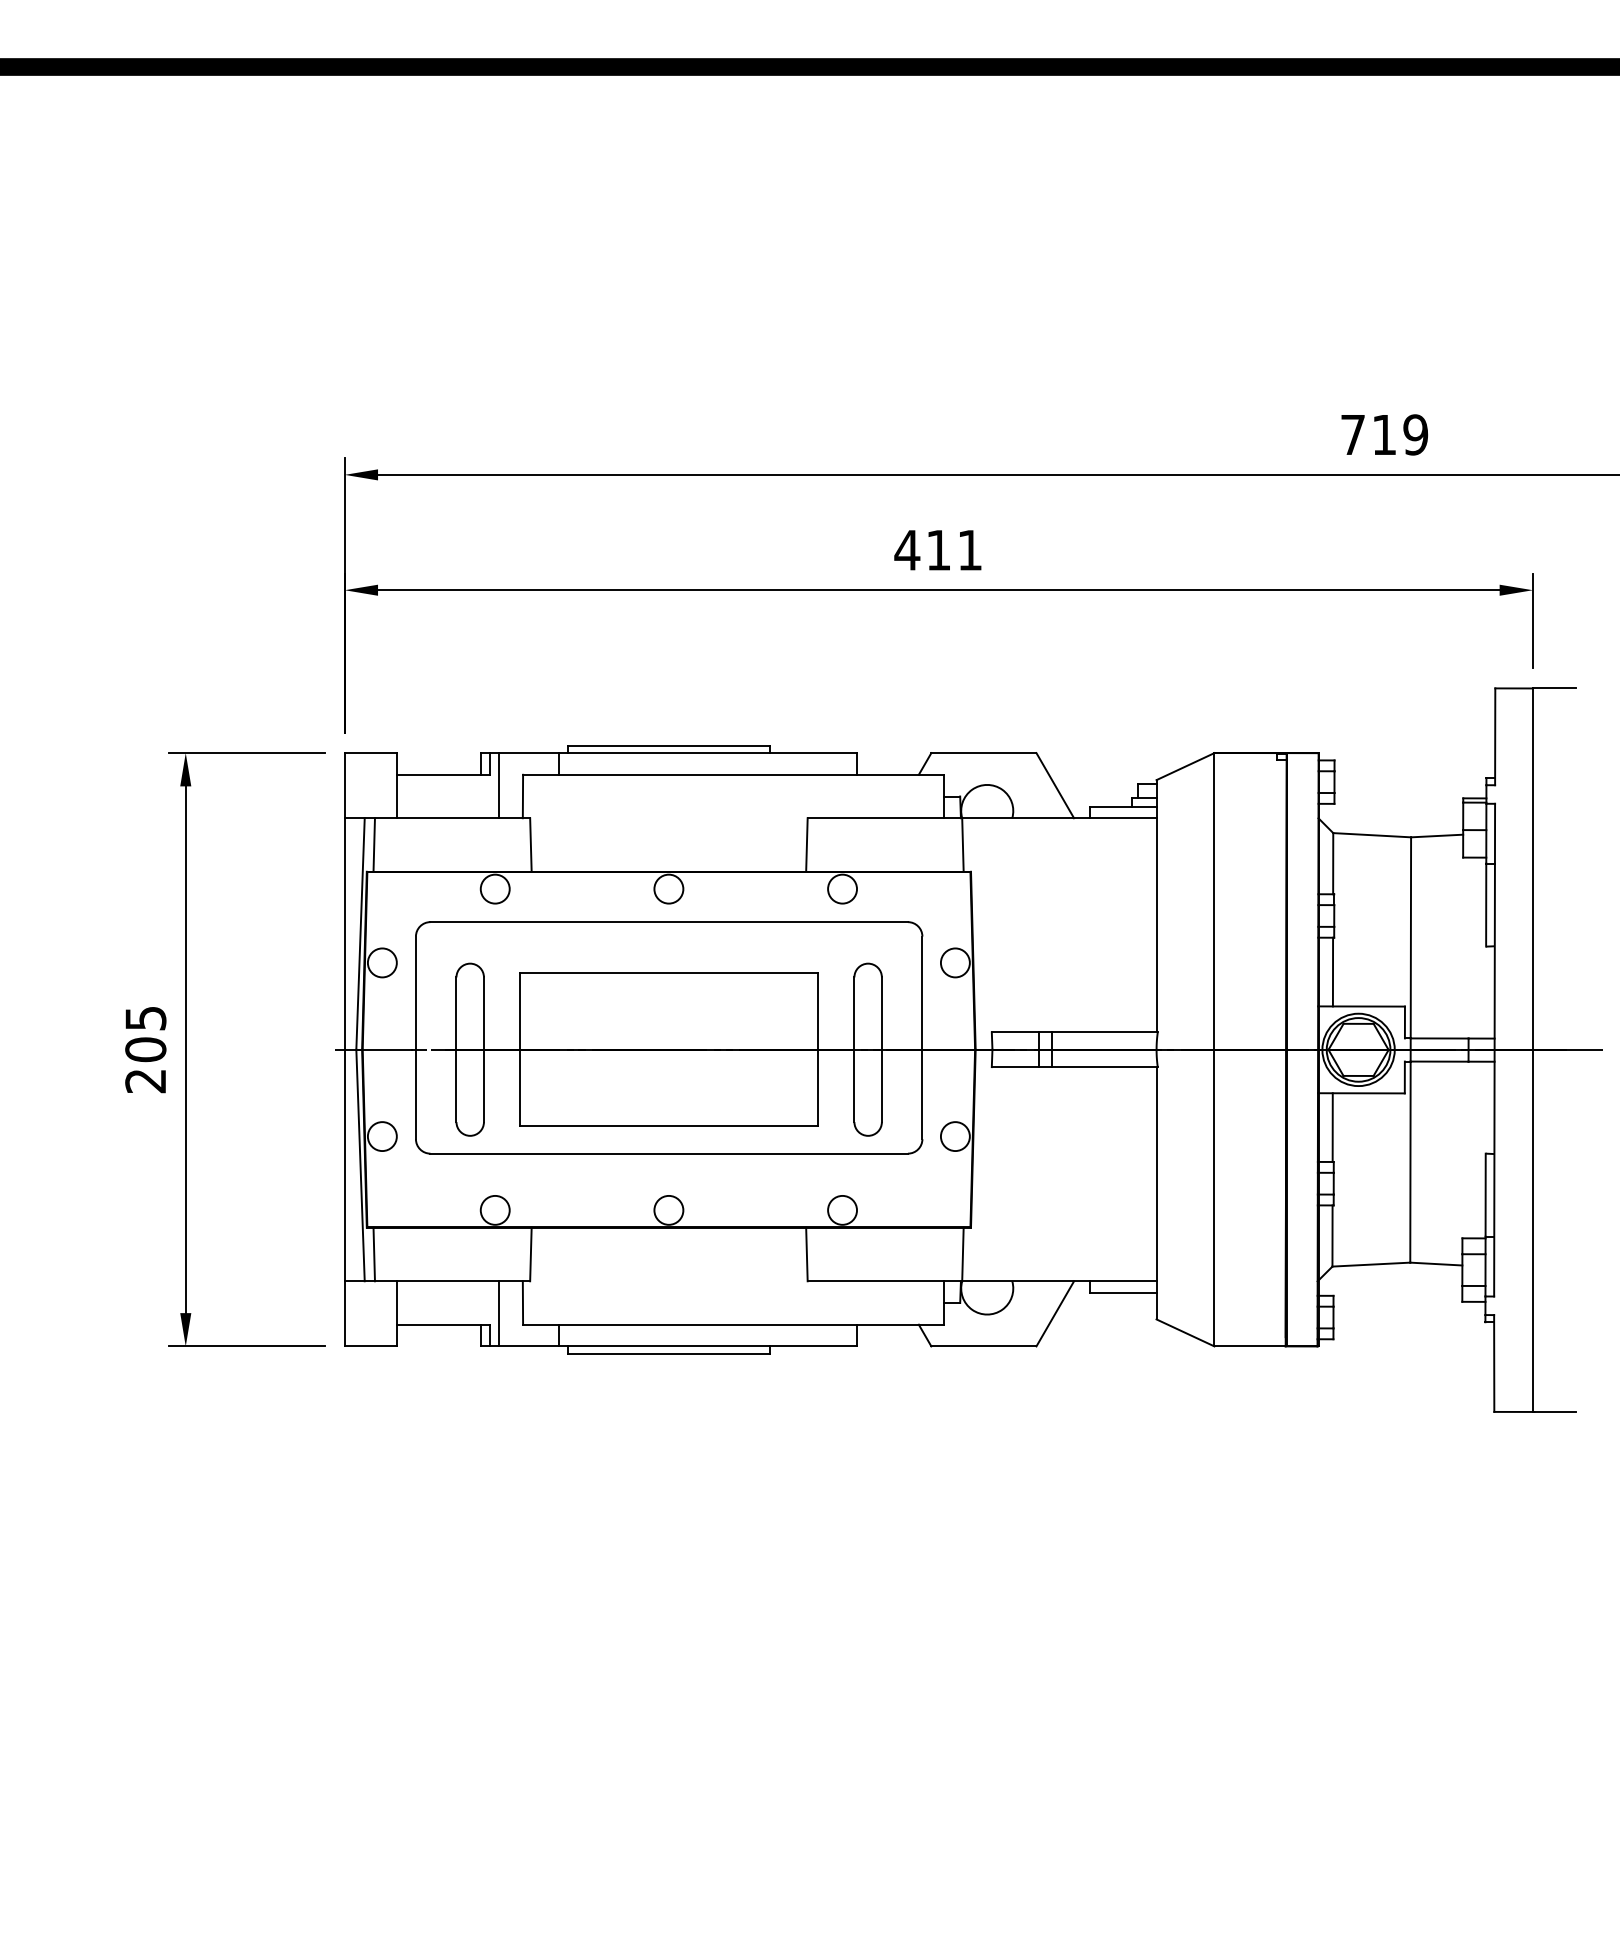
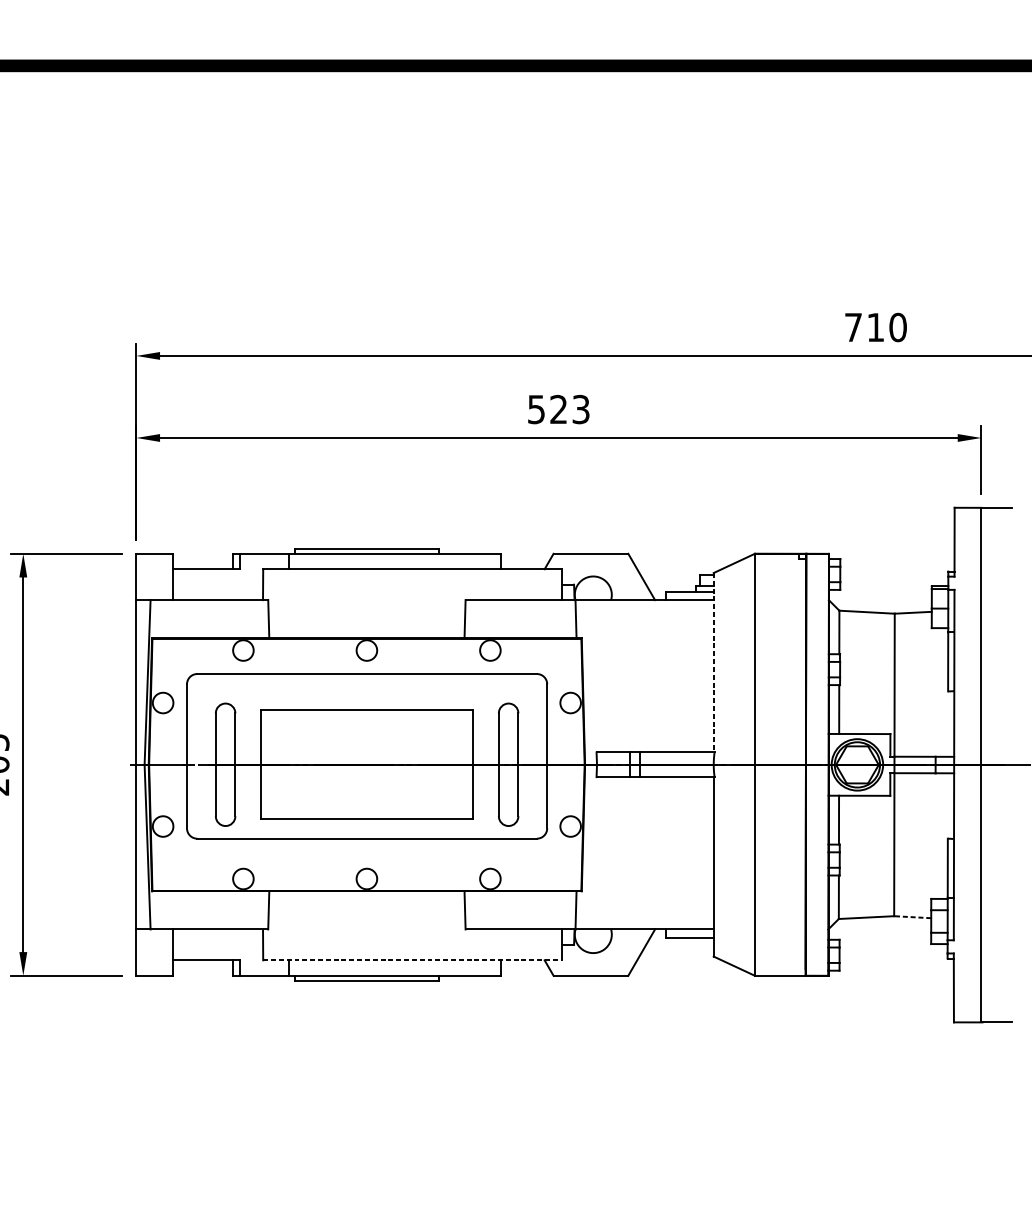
text: (1415, 434) -> (897, 327), 719 -> 710
text: (937, 549) -> (557, 409), 411 -> 523
line: (499, 785) -> (246, 576), removed
line: (373, 844) -> (156, 618), removed
line: (1156, 906) -> (713, 662), solid -> dashed
line: (373, 1254) -> (156, 910), removed
line: (1435, 1264) -> (912, 917), solid -> dashed
line: (499, 1313) -> (246, 952), removed
line: (733, 1324) -> (412, 960), solid -> dashed

